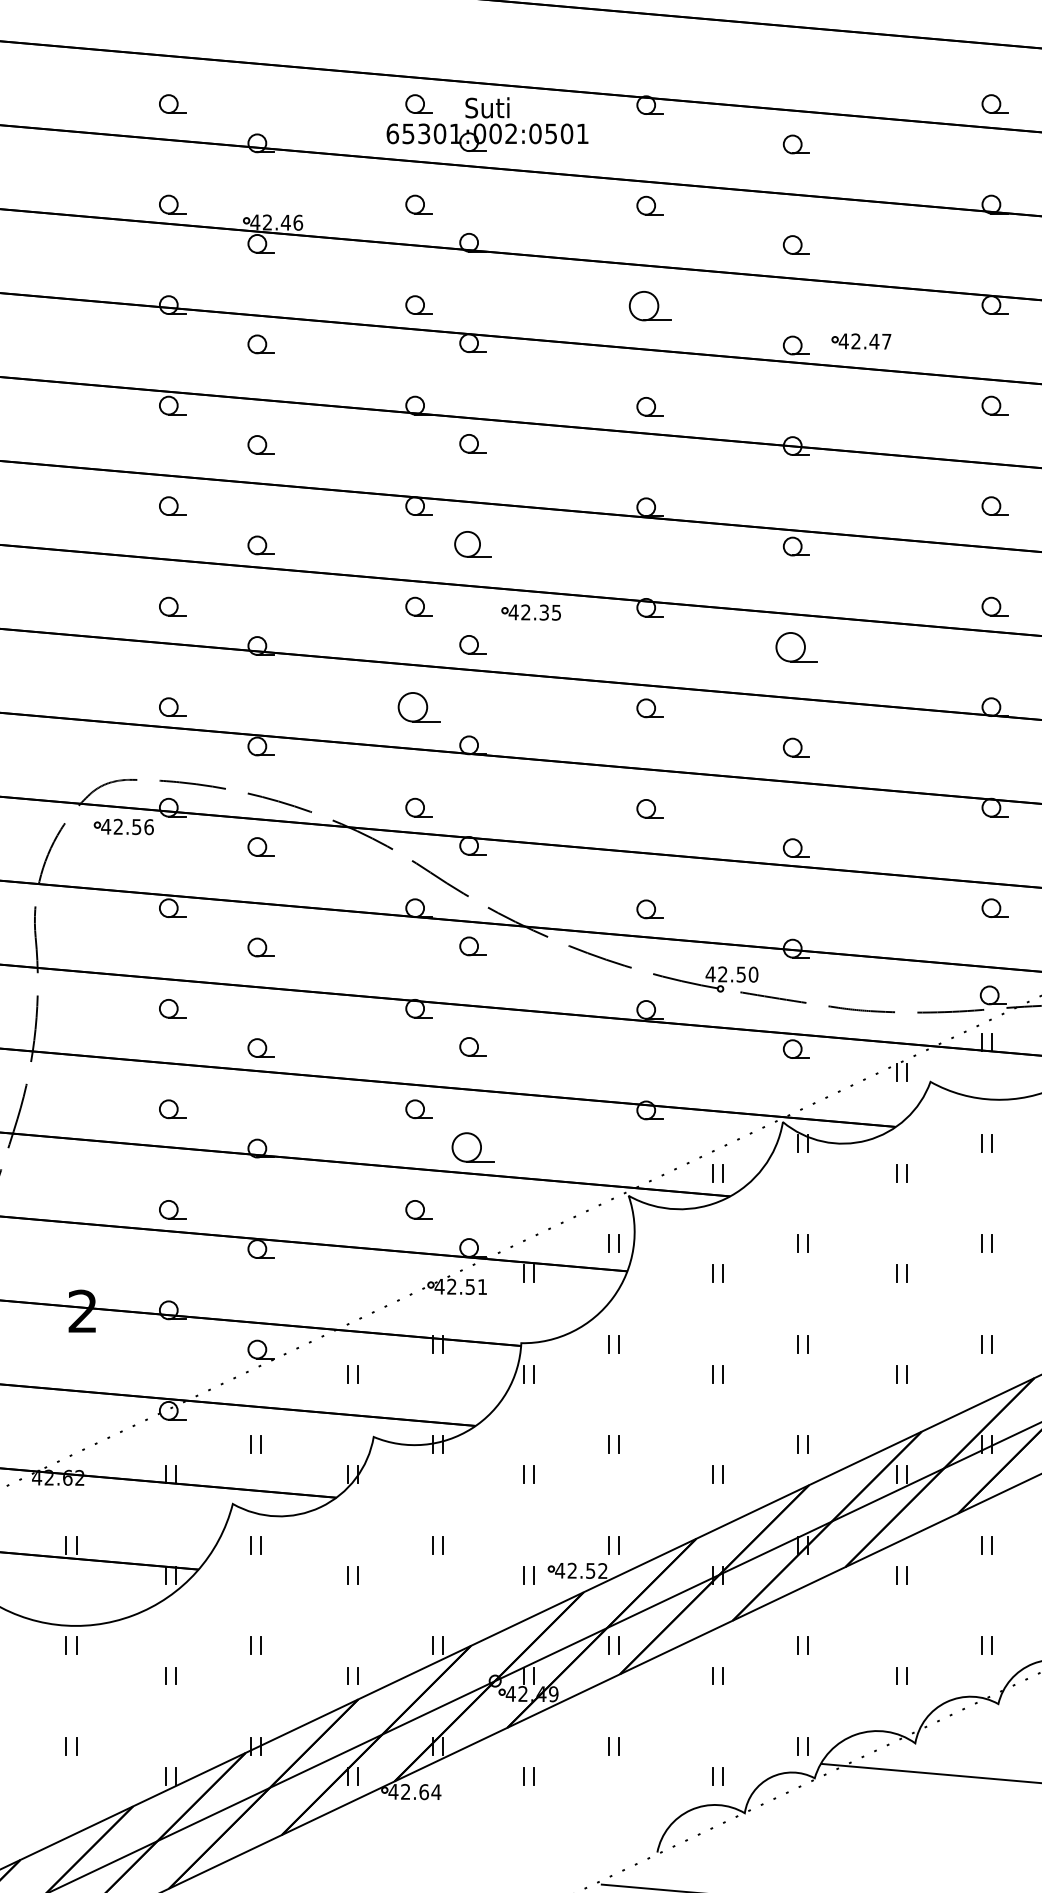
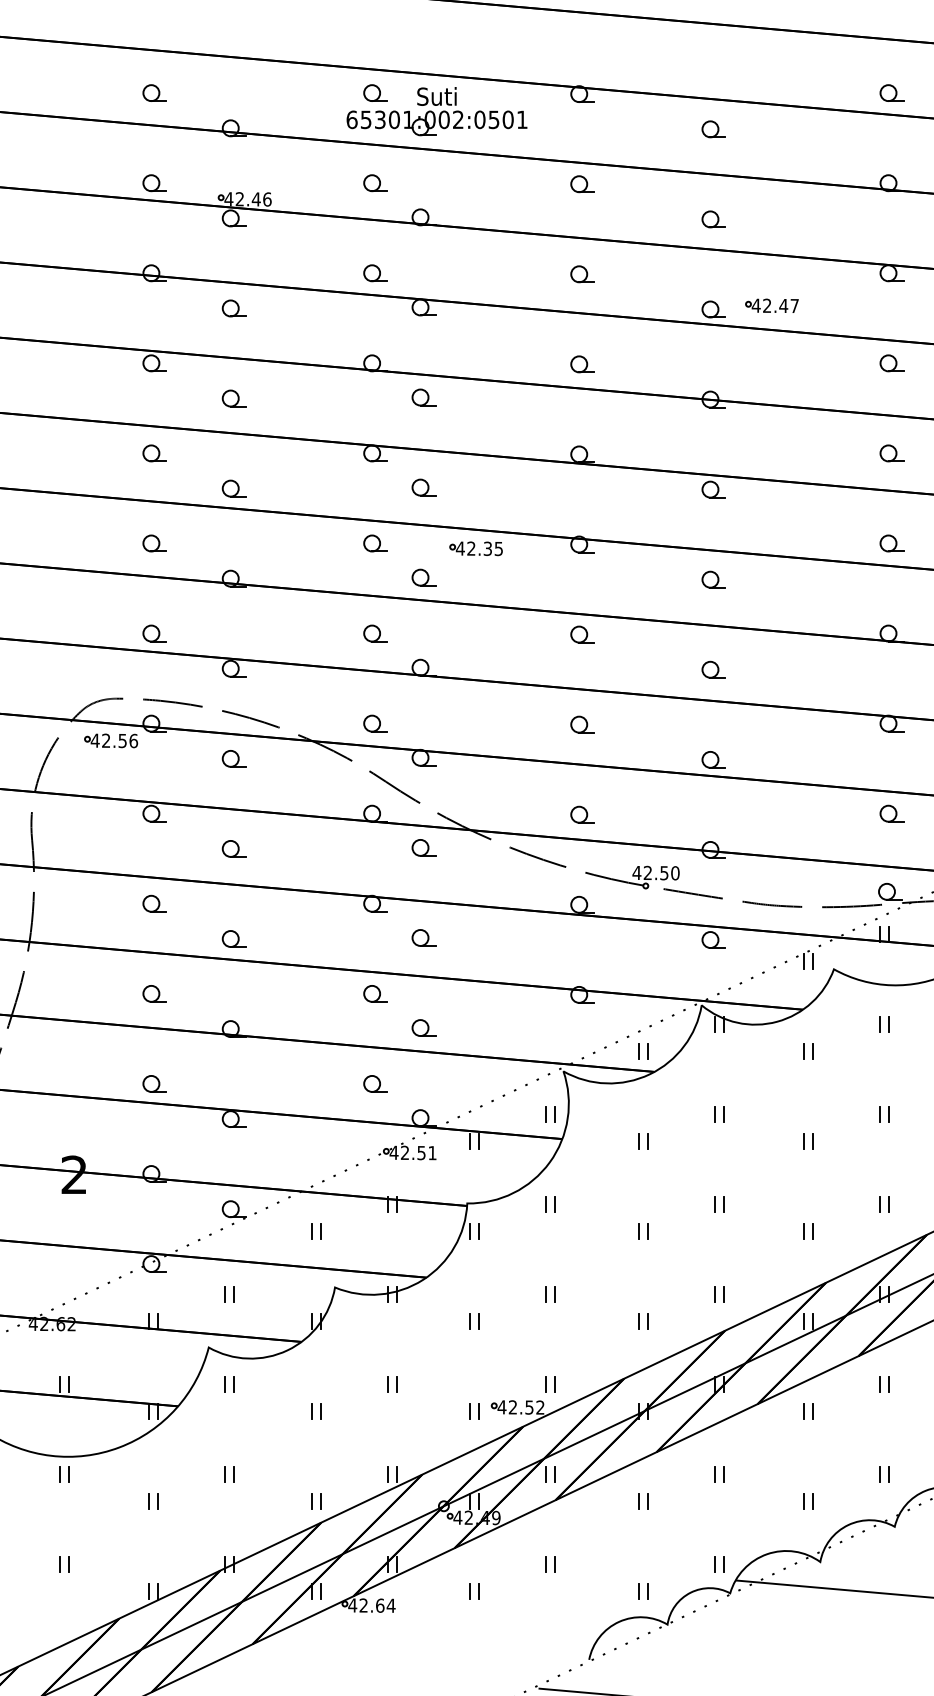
part: (649, 306) -> (582, 274), size x0.62
part: (472, 544) -> (423, 487), size x0.71
part: (796, 646) -> (713, 579), size x0.62
part: (418, 707) -> (375, 633), size x0.62
part: (472, 1146) -> (423, 1027), size x0.62

